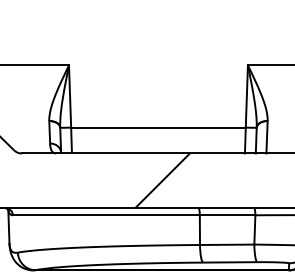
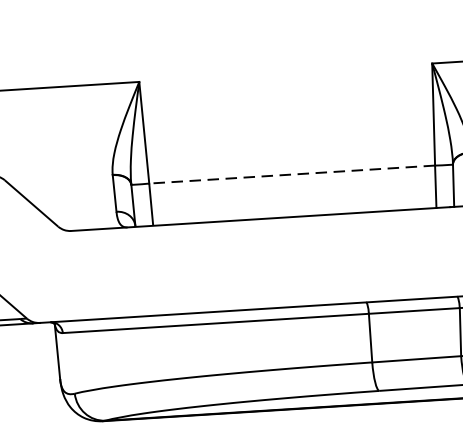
line: (157, 127) -> (290, 174), solid -> dashed
hatch: (162, 180) -> (304, 260), removed

